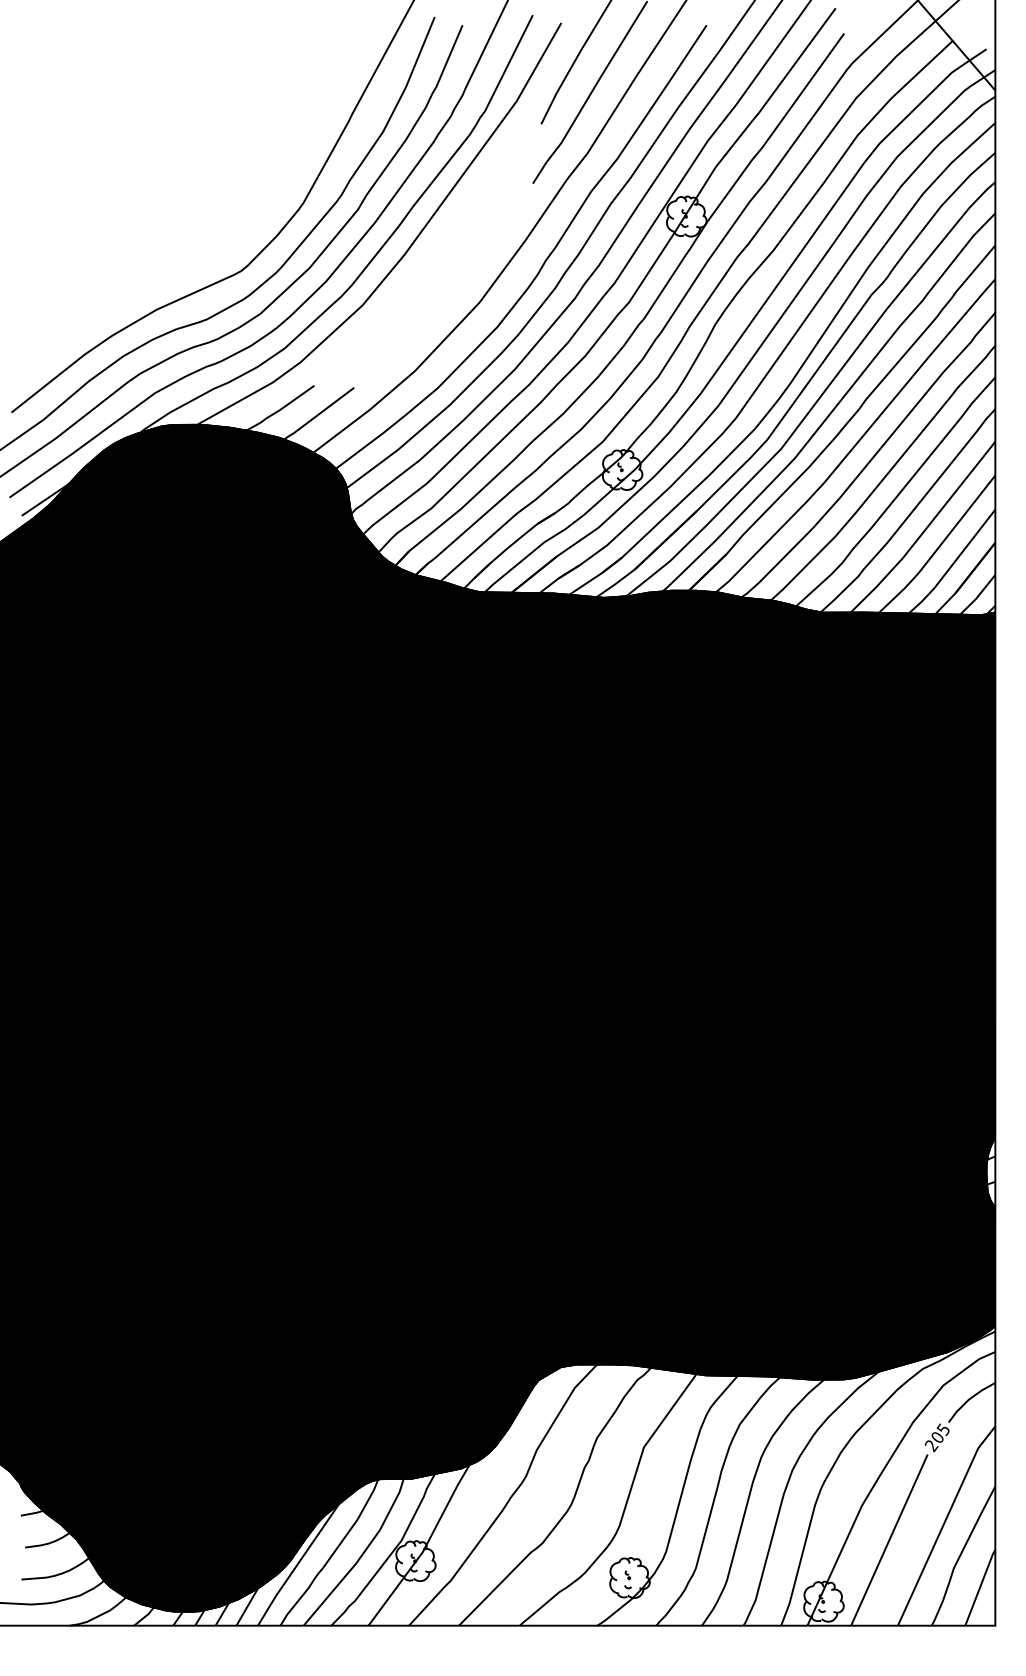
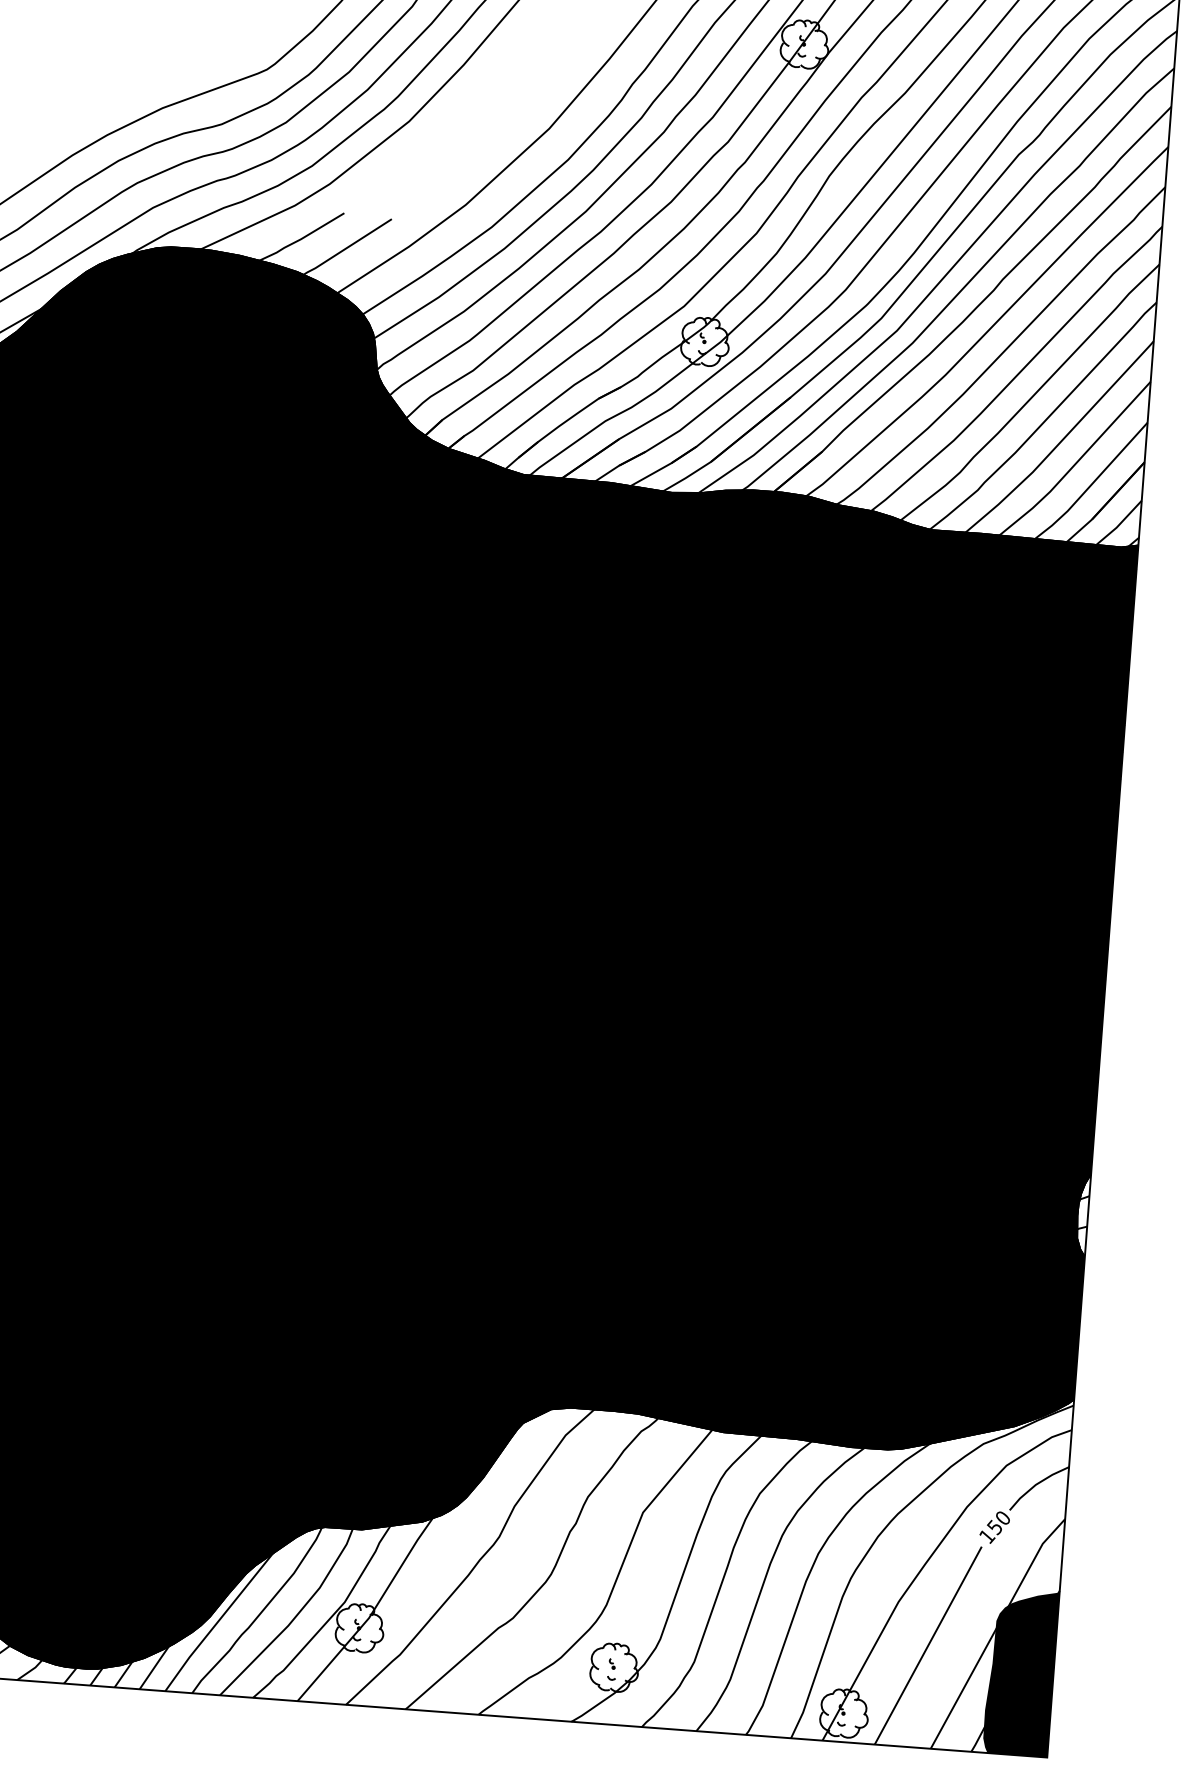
text: (936, 1437) -> (993, 1527), 205 -> 150
fill: (967, 1556) -> (1020, 1672), added

